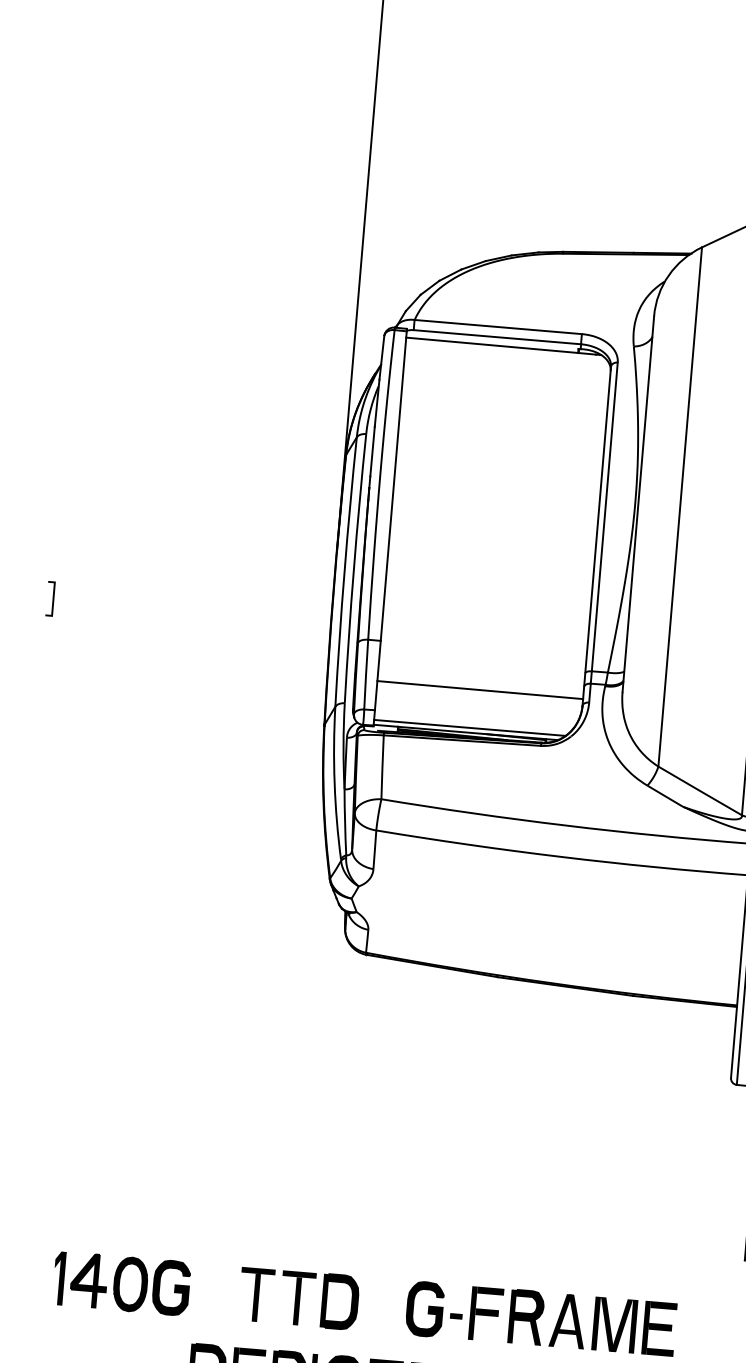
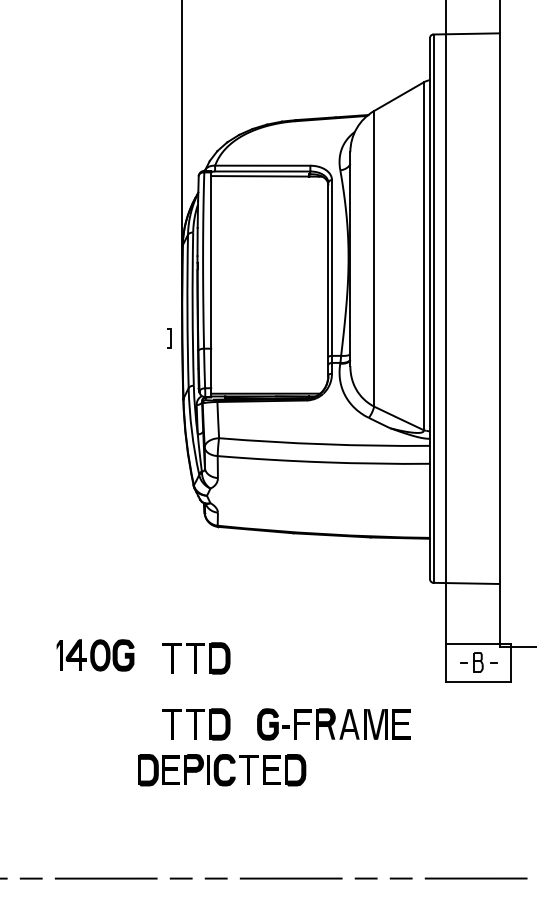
line: (52, 598) -> (170, 338), moved
line: (479, 689) -> (269, 371), removed
part: (309, 1182) -> (196, 658), added
part: (122, 1283) -> (95, 655), moved

